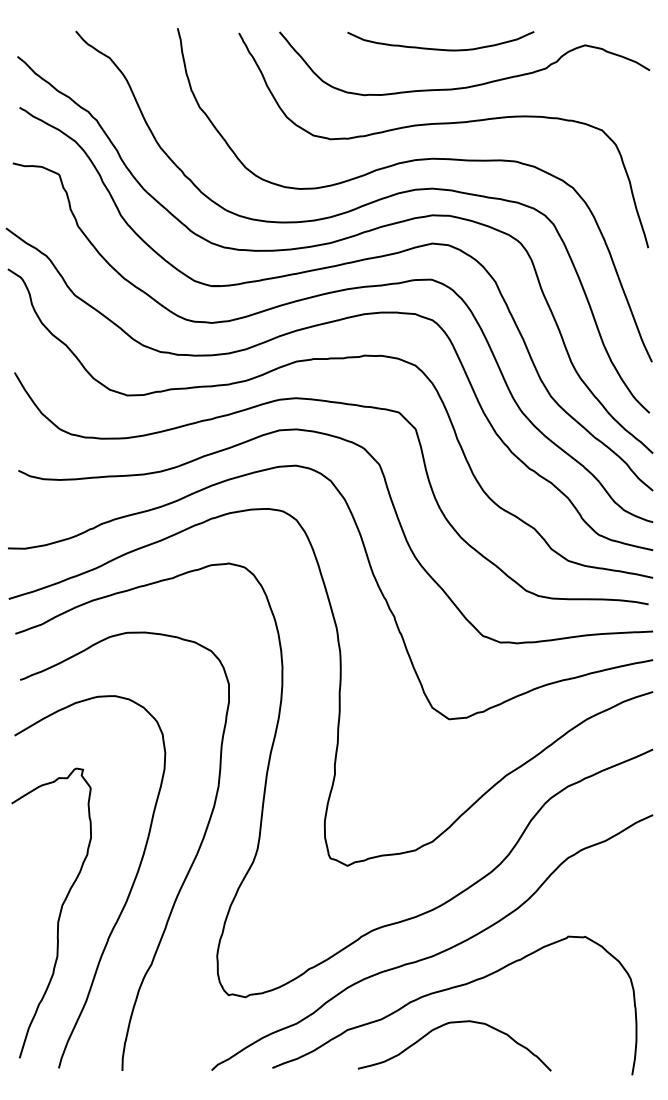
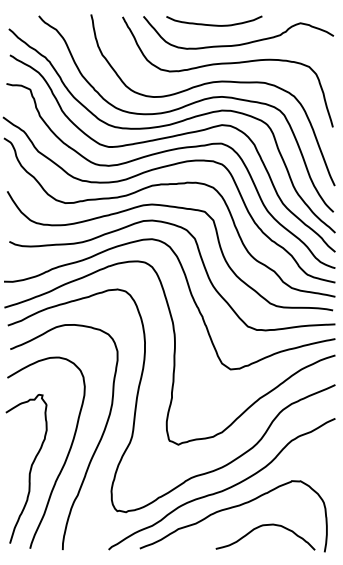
curve: (441, 47) -> (214, 24), moved
curve: (452, 1024) -> (264, 526), moved

